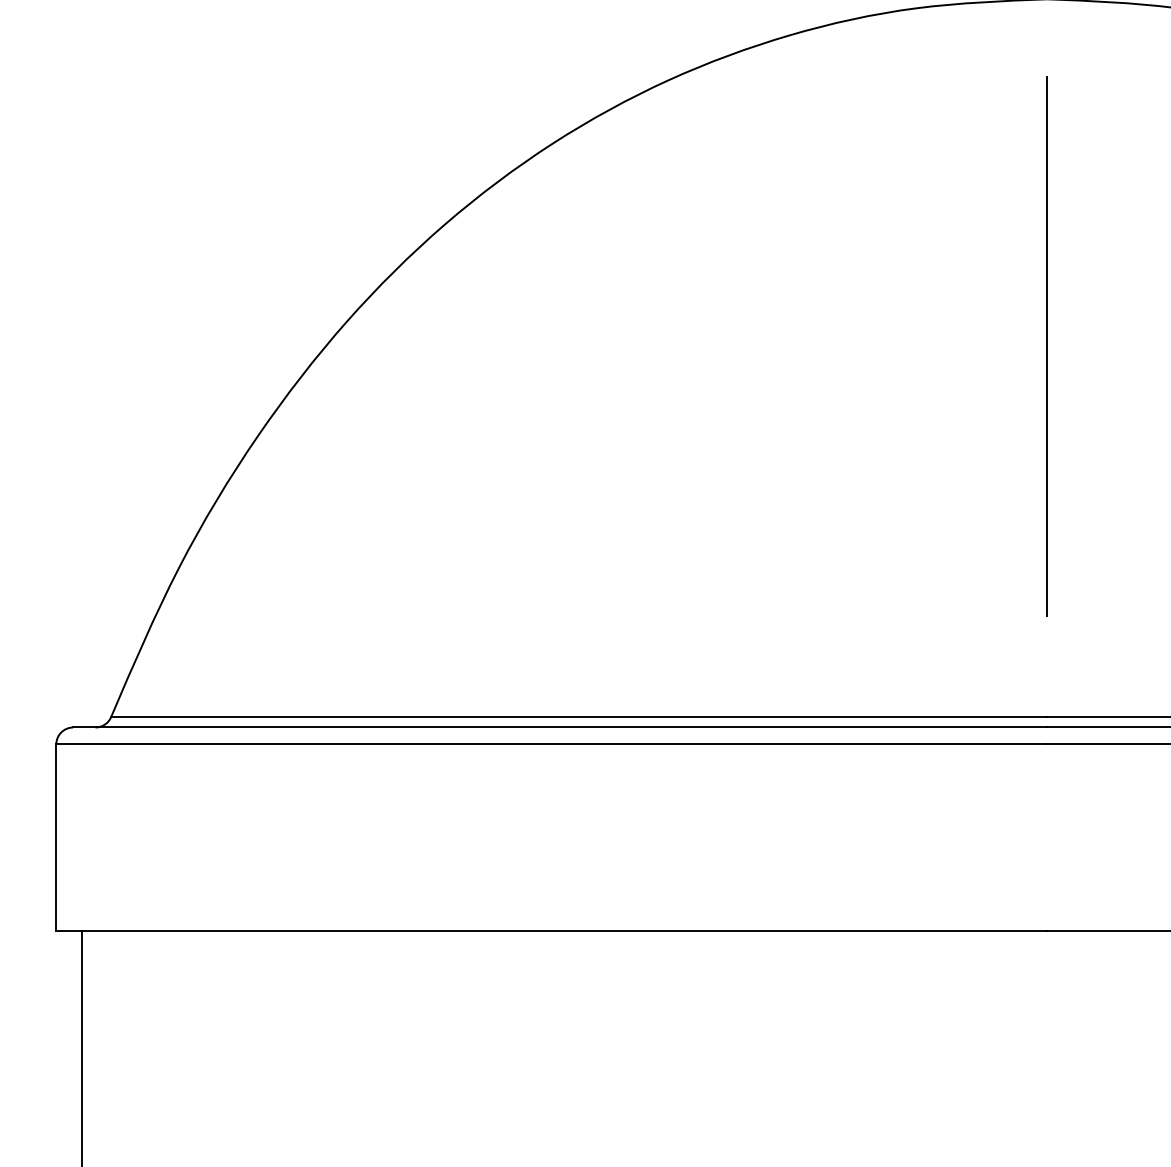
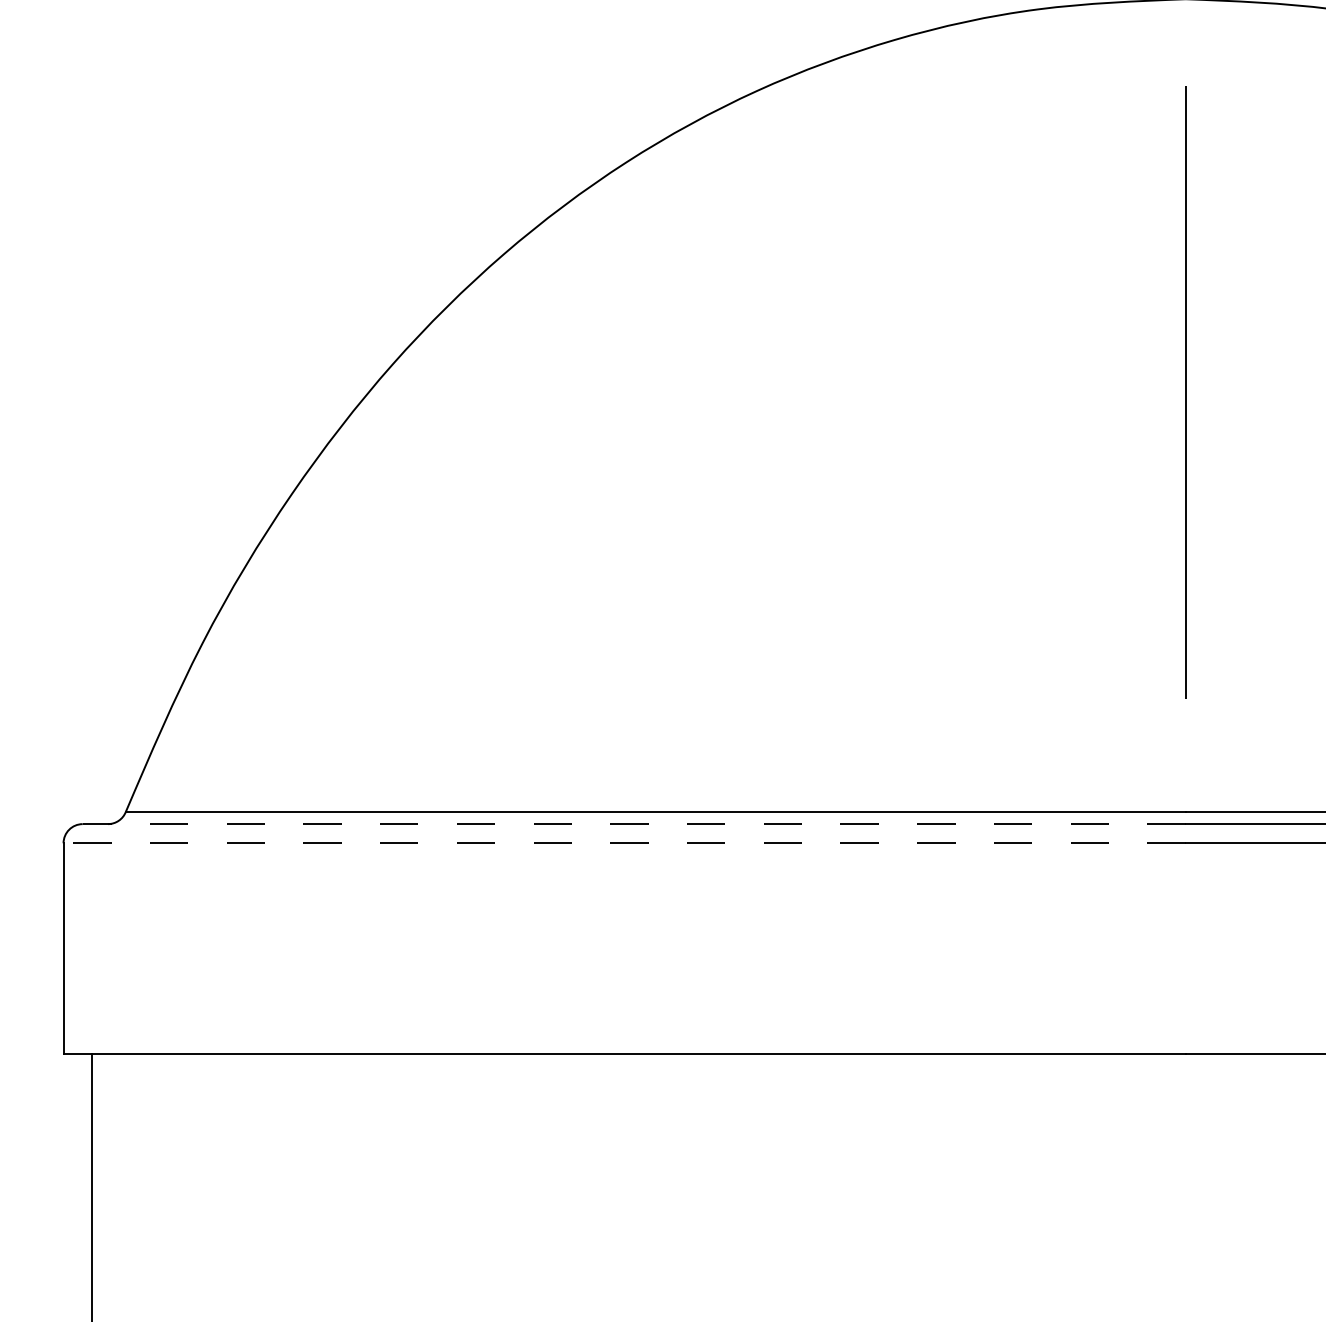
line: (560, 727) -> (634, 824), solid -> dashed
line: (551, 744) -> (624, 843), solid -> dashed

